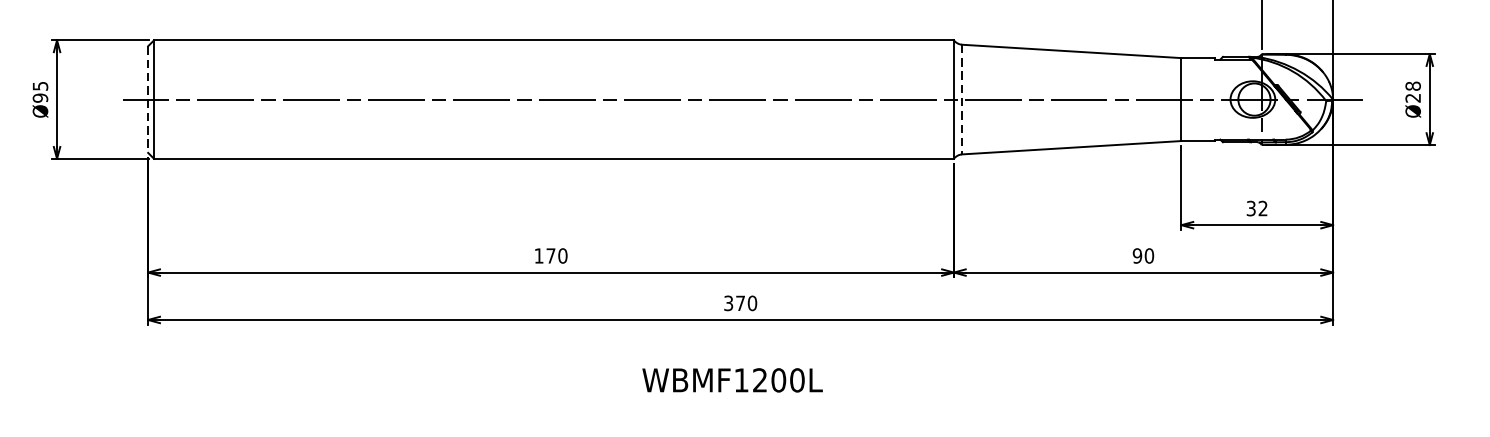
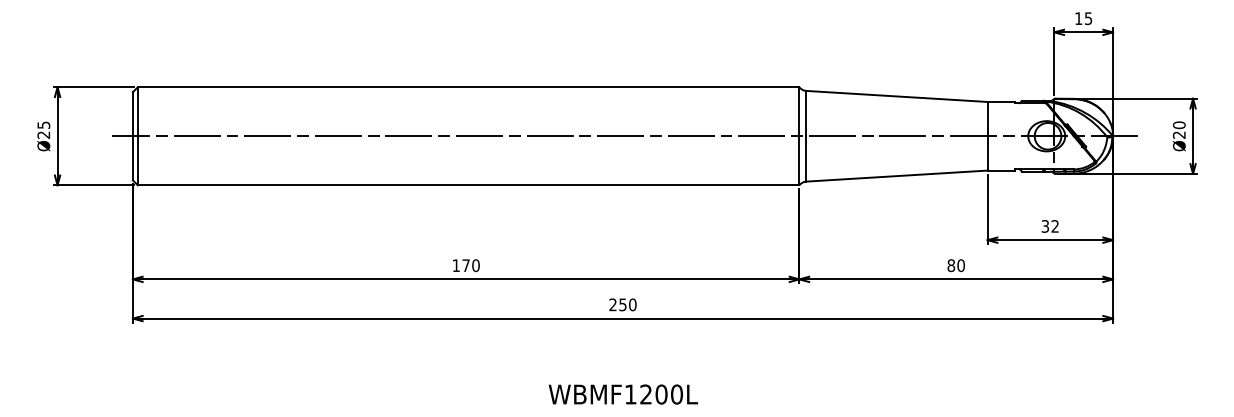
text: (1413, 86) -> (1179, 125), Ø28 -> Ø20
text: (40, 97) -> (43, 134), Ø95 -> Ø25
line: (147, 99) -> (132, 136), dashed -> solid
line: (962, 99) -> (806, 136), dashed -> solid
text: (1137, 255) -> (951, 265), 90 -> 80
text: (733, 302) -> (617, 304), 370 -> 250
text: (731, 380) -> (622, 394), moved

